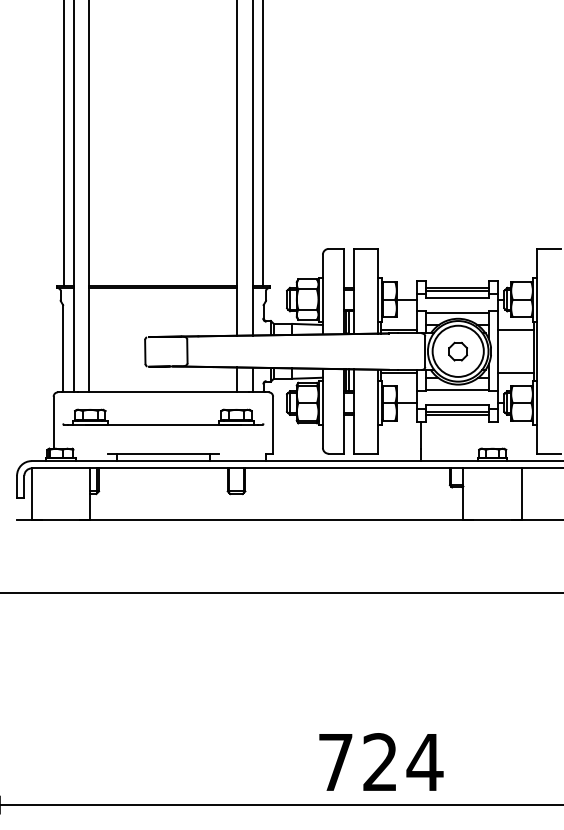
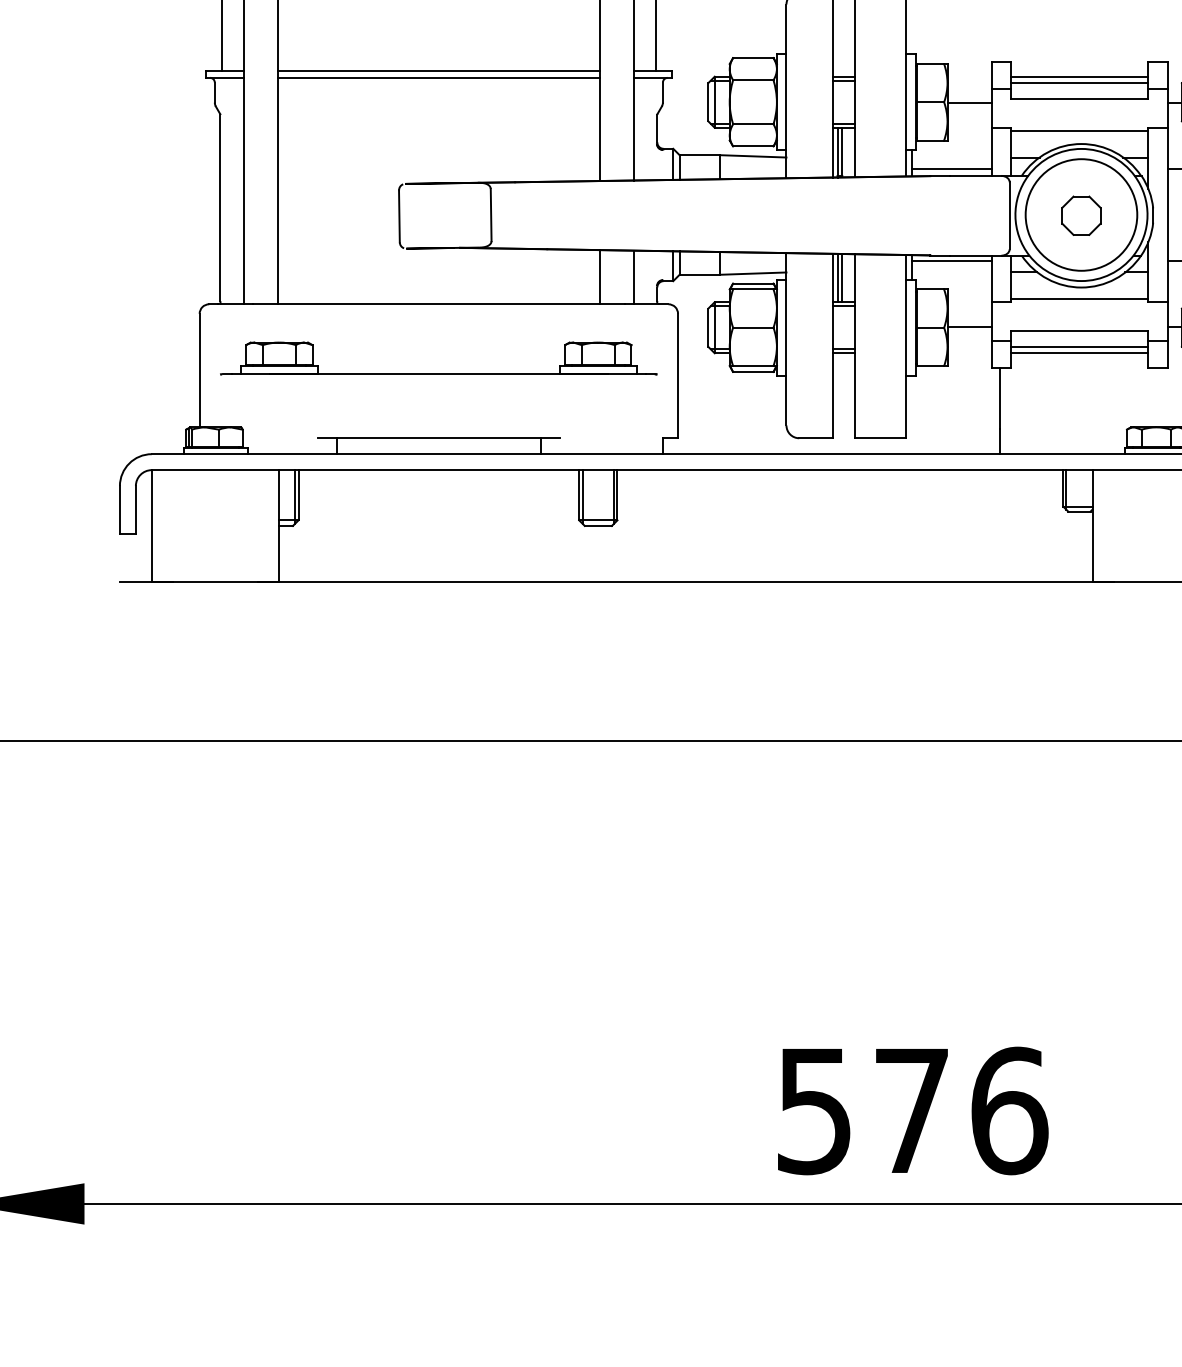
text: (381, 762) -> (914, 1111), 724 -> 576

